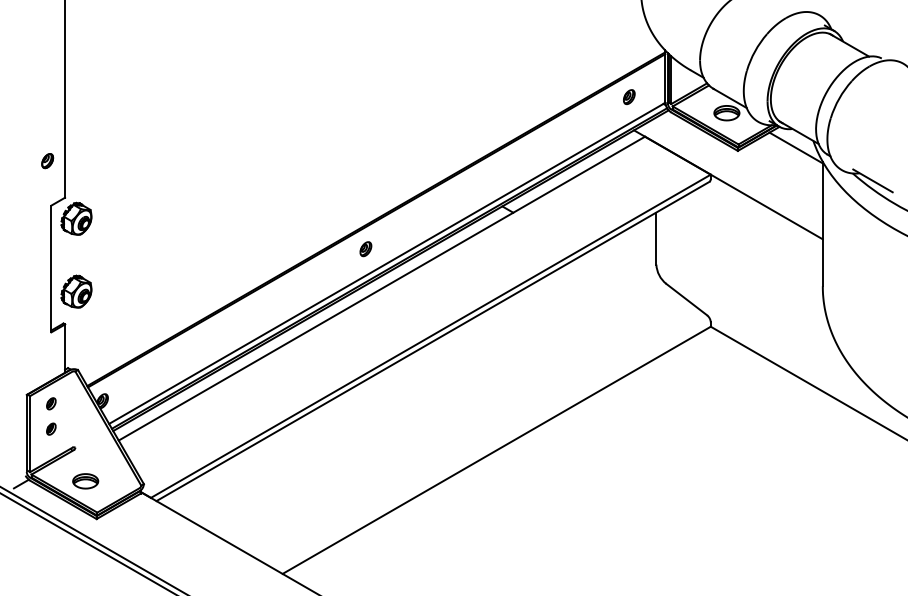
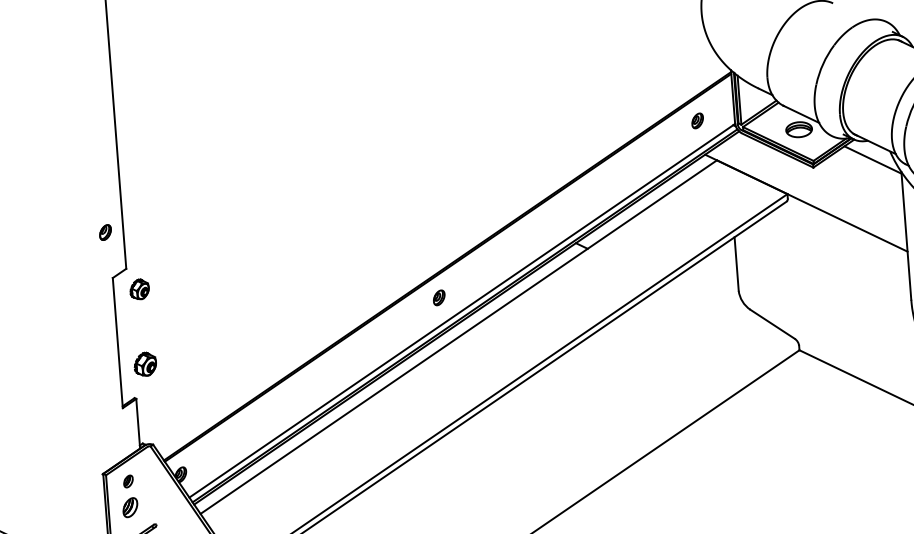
part: (76, 218) -> (139, 289), size x0.6
part: (76, 291) -> (145, 364), size x0.7
part: (51, 428) -> (130, 506), size x1.6

